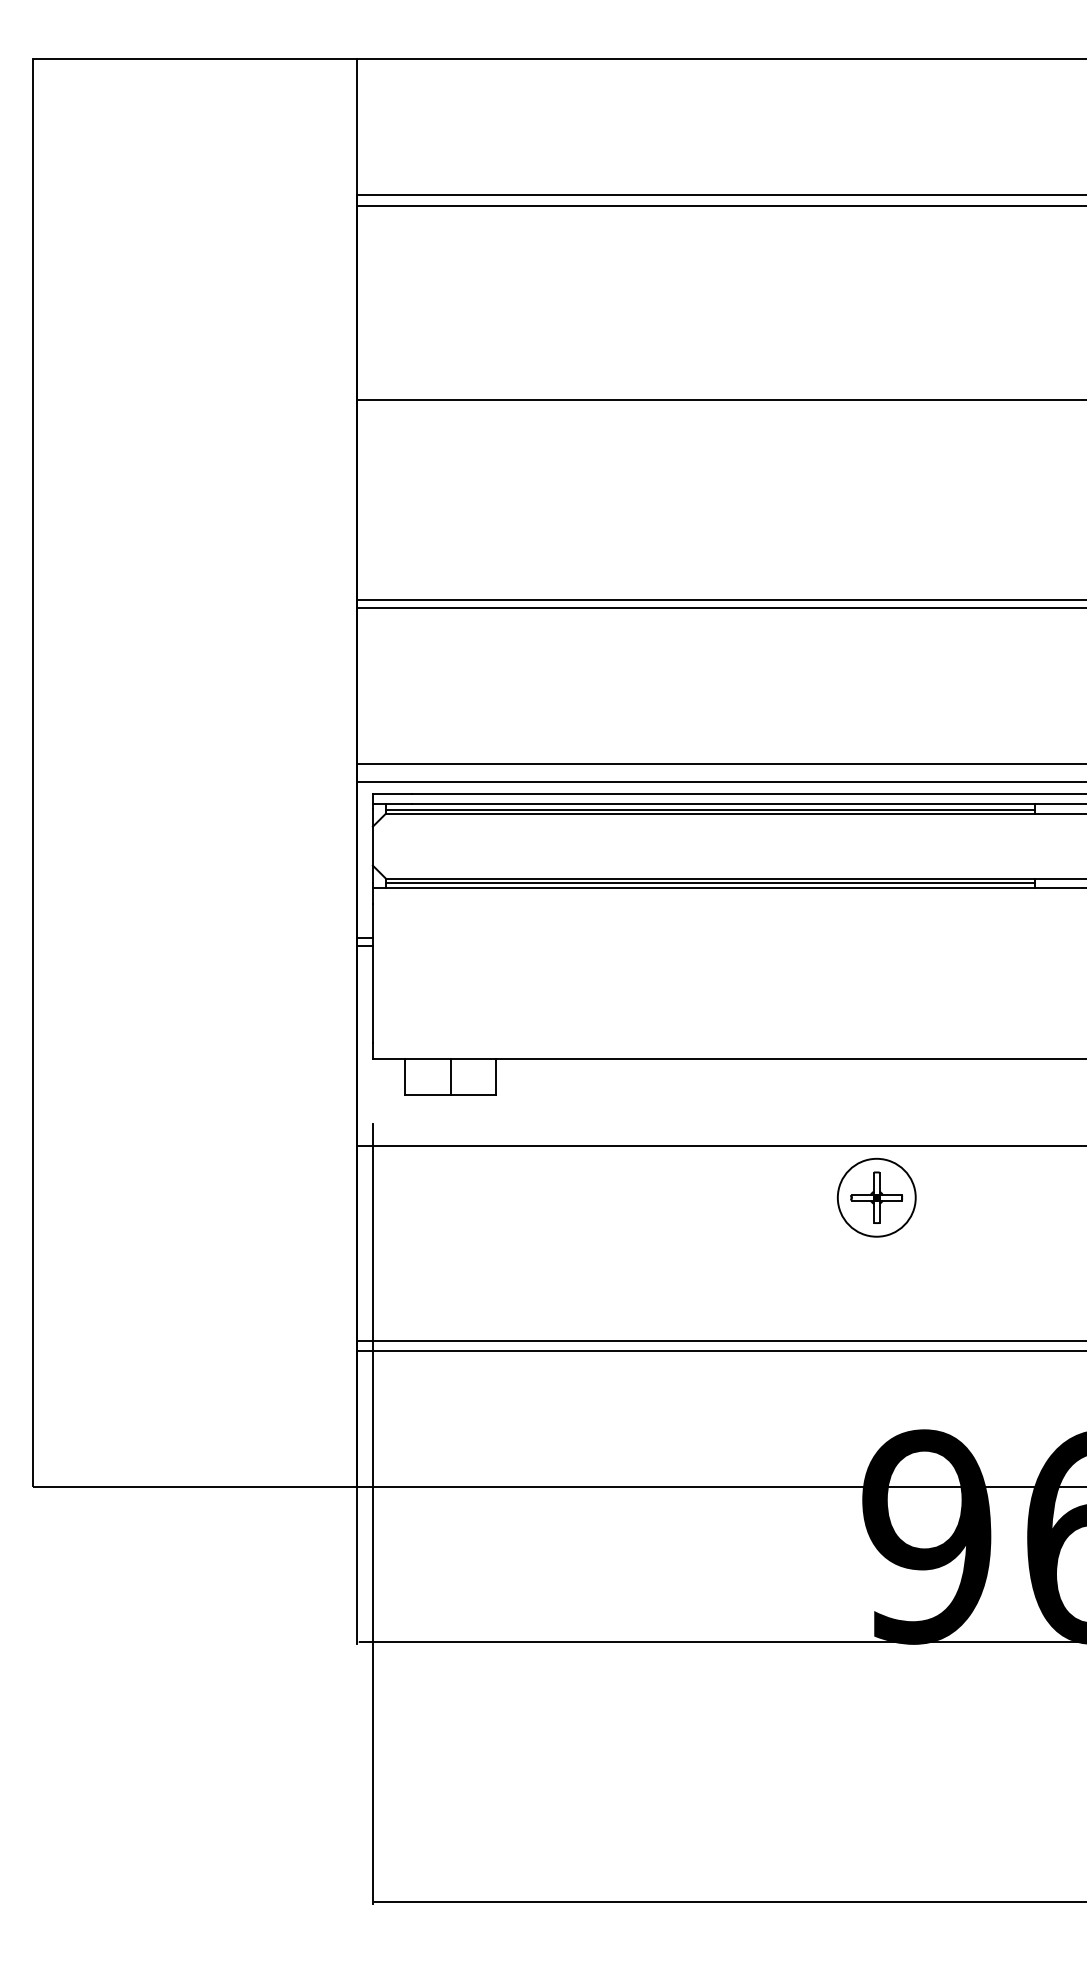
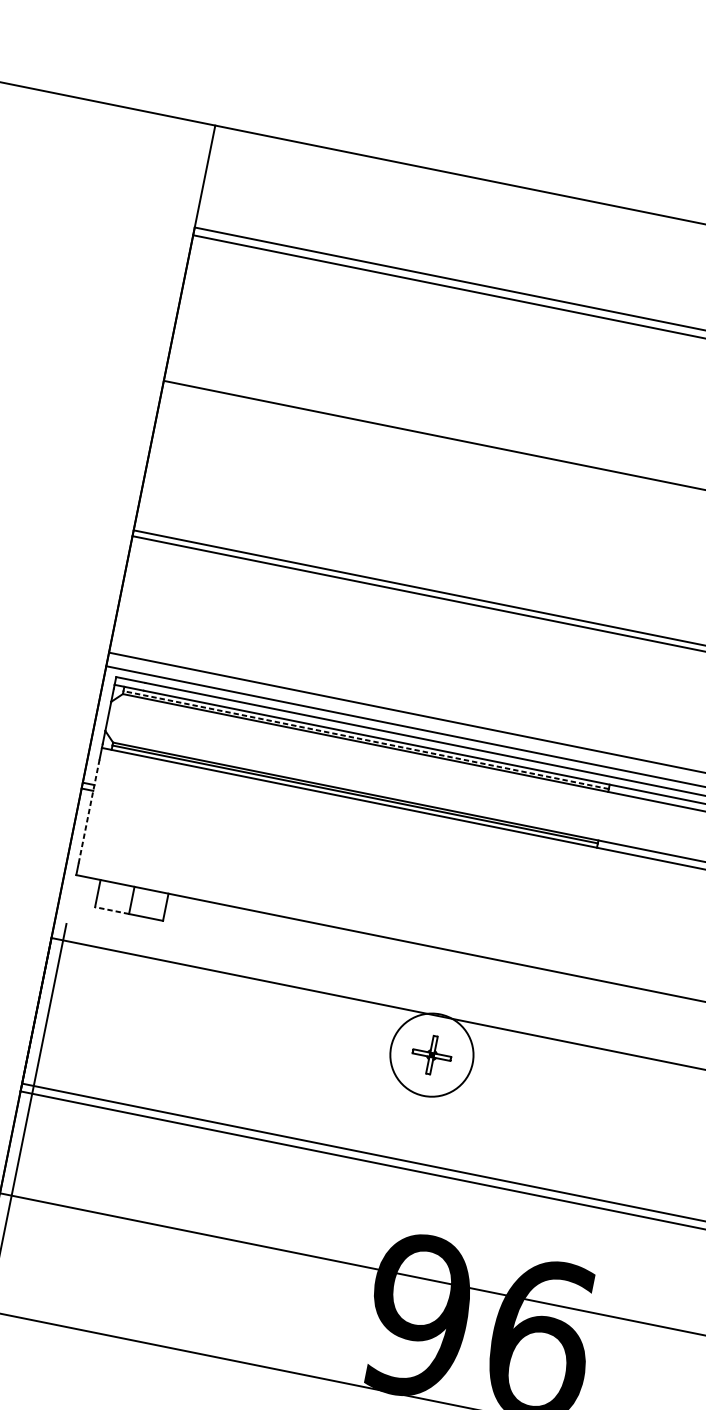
line: (710, 809) -> (366, 739), solid -> dashed
line: (372, 973) -> (88, 811), solid -> dashed
line: (428, 1094) -> (112, 910), solid -> dashed
circle: (876, 1197) -> (431, 1054), size x1.4

